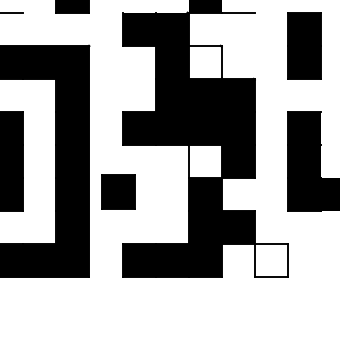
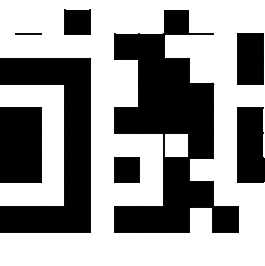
fill: (204, 62) -> (175, 71), added
part: (118, 191) -> (126, 169), moved
fill: (271, 259) -> (225, 218), added

